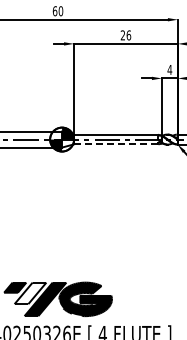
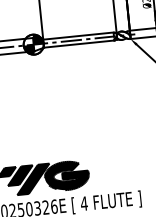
line: (116, 144) -> (79, 44), dashed -> solid
fill: (30, 293) -> (20, 175), added

